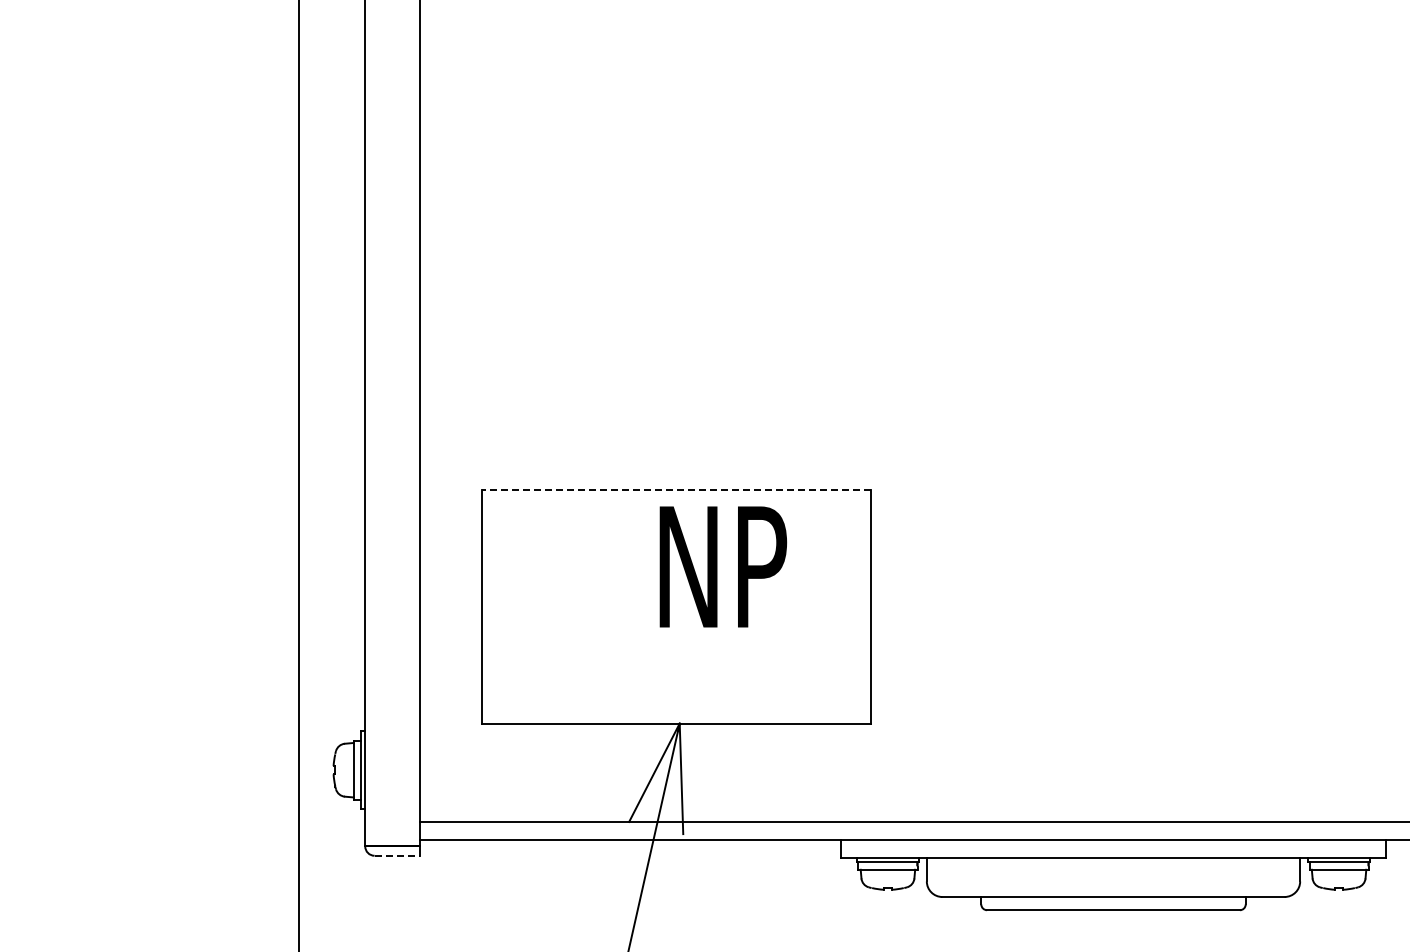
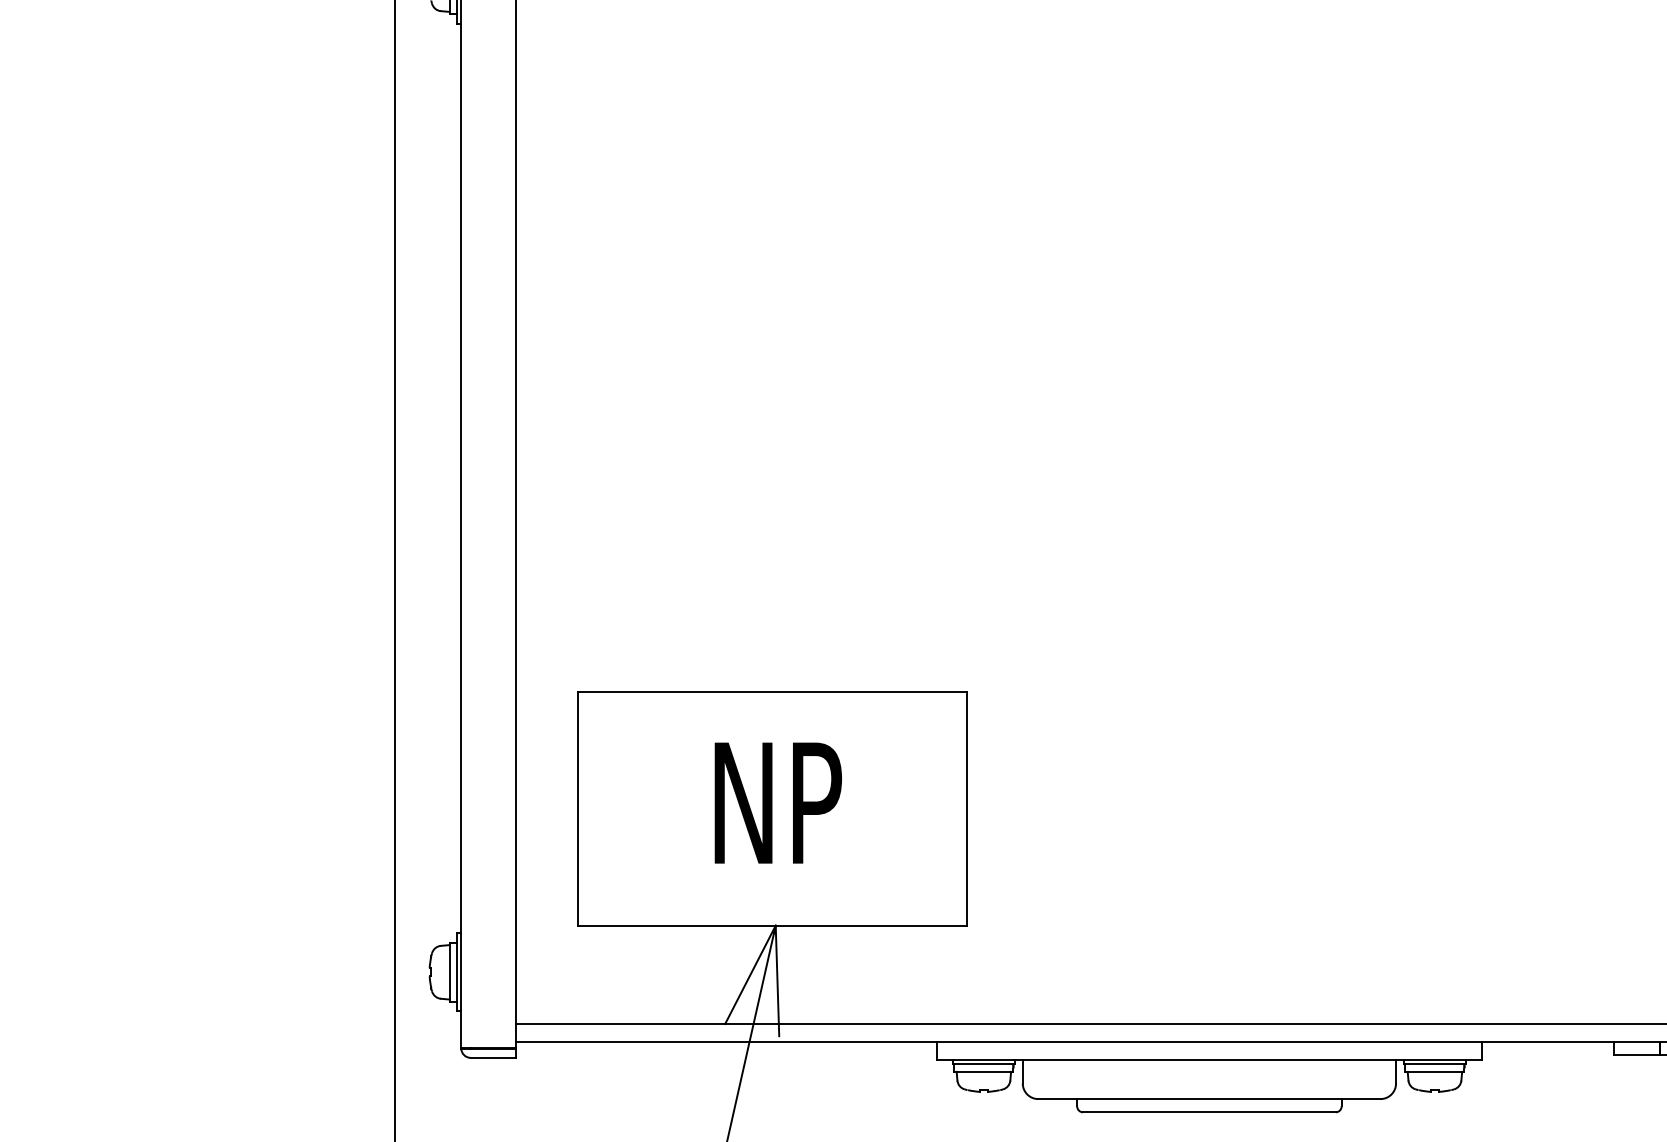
line: (675, 490) -> (771, 692), dashed -> solid
text: (722, 566) -> (777, 802), moved
line: (397, 855) -> (493, 1057), dashed -> solid

